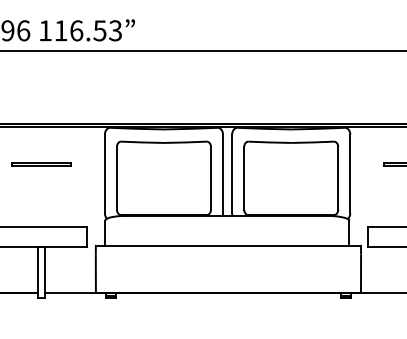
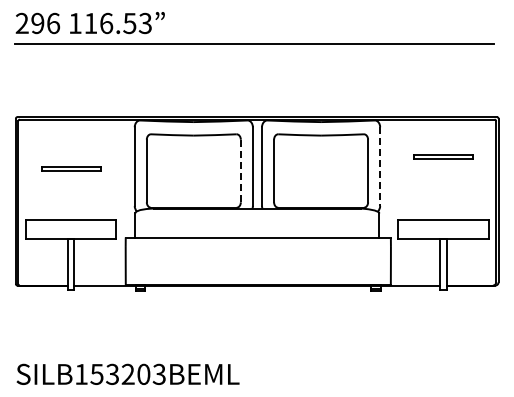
part: (41, 163) -> (71, 168), moved
line: (350, 174) -> (380, 167), solid -> dashed
line: (210, 178) -> (240, 171), solid -> dashed

